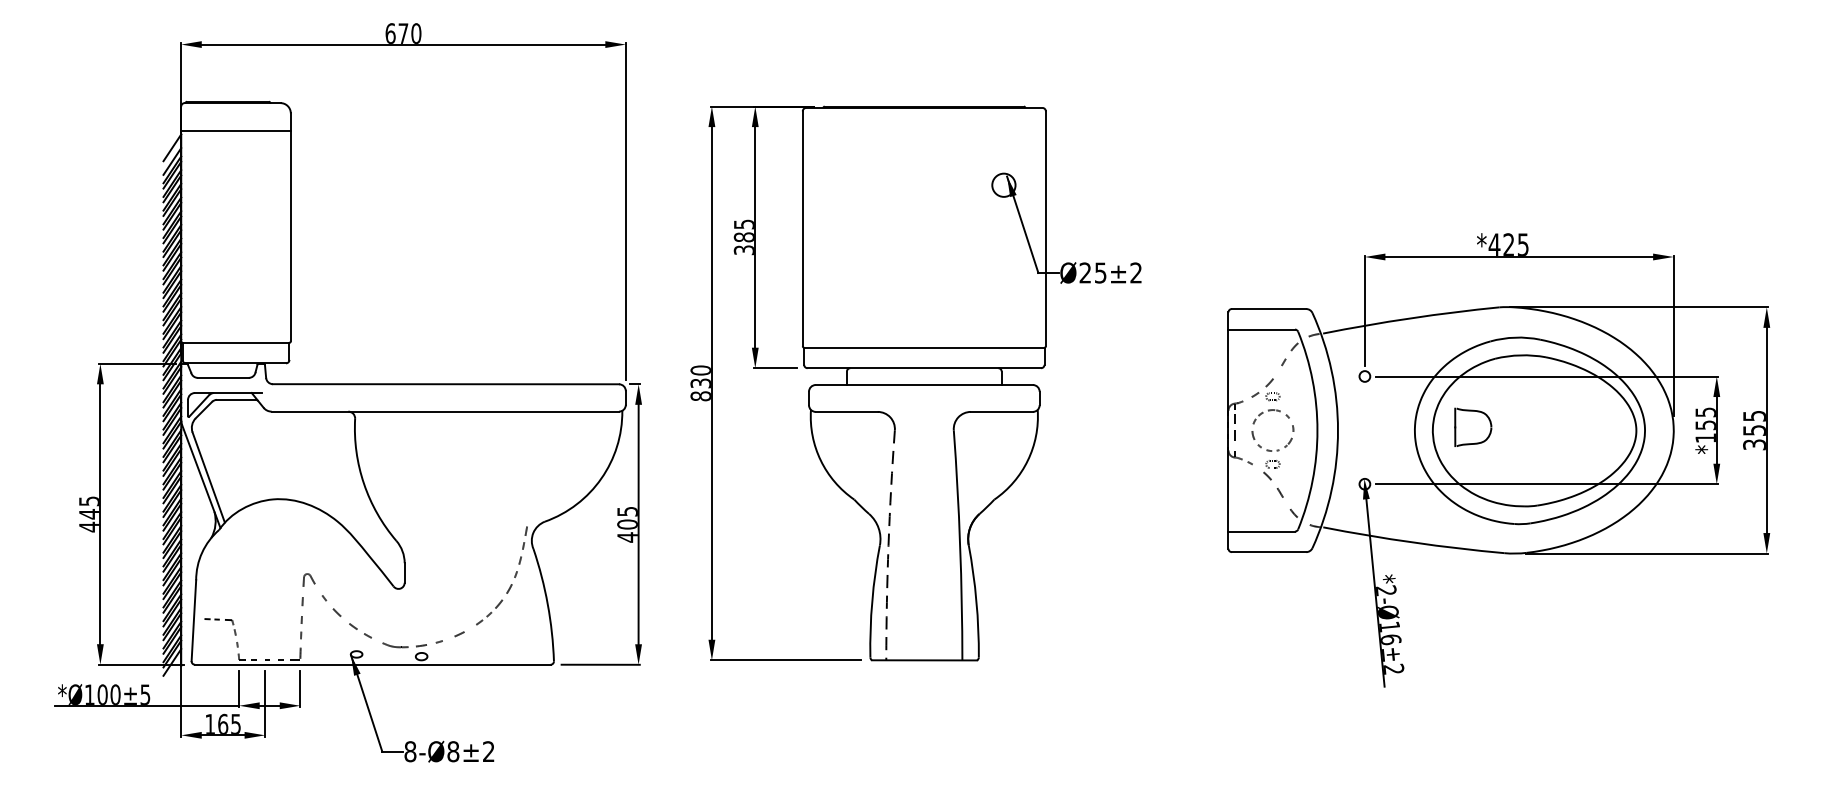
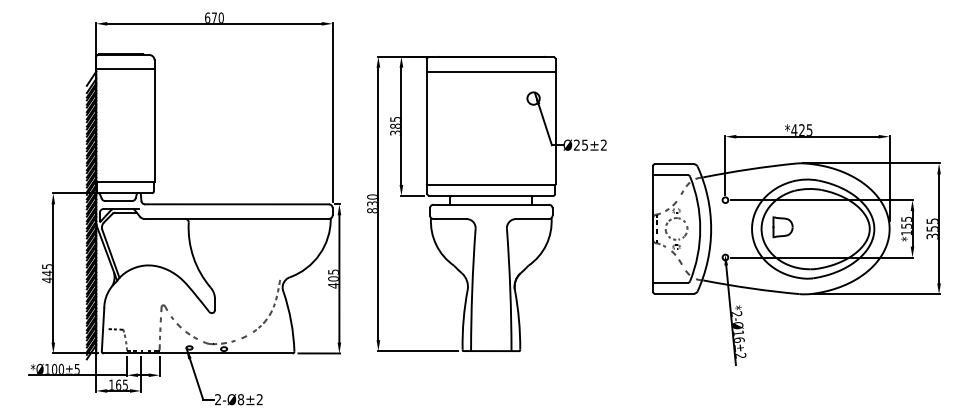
line: (922, 136) -> (490, 72), added
arc: (888, 544) -> (472, 289), dashed -> solid
text: (411, 751) -> (218, 399), 8-Ø8±2 -> 2-Ø8±2

